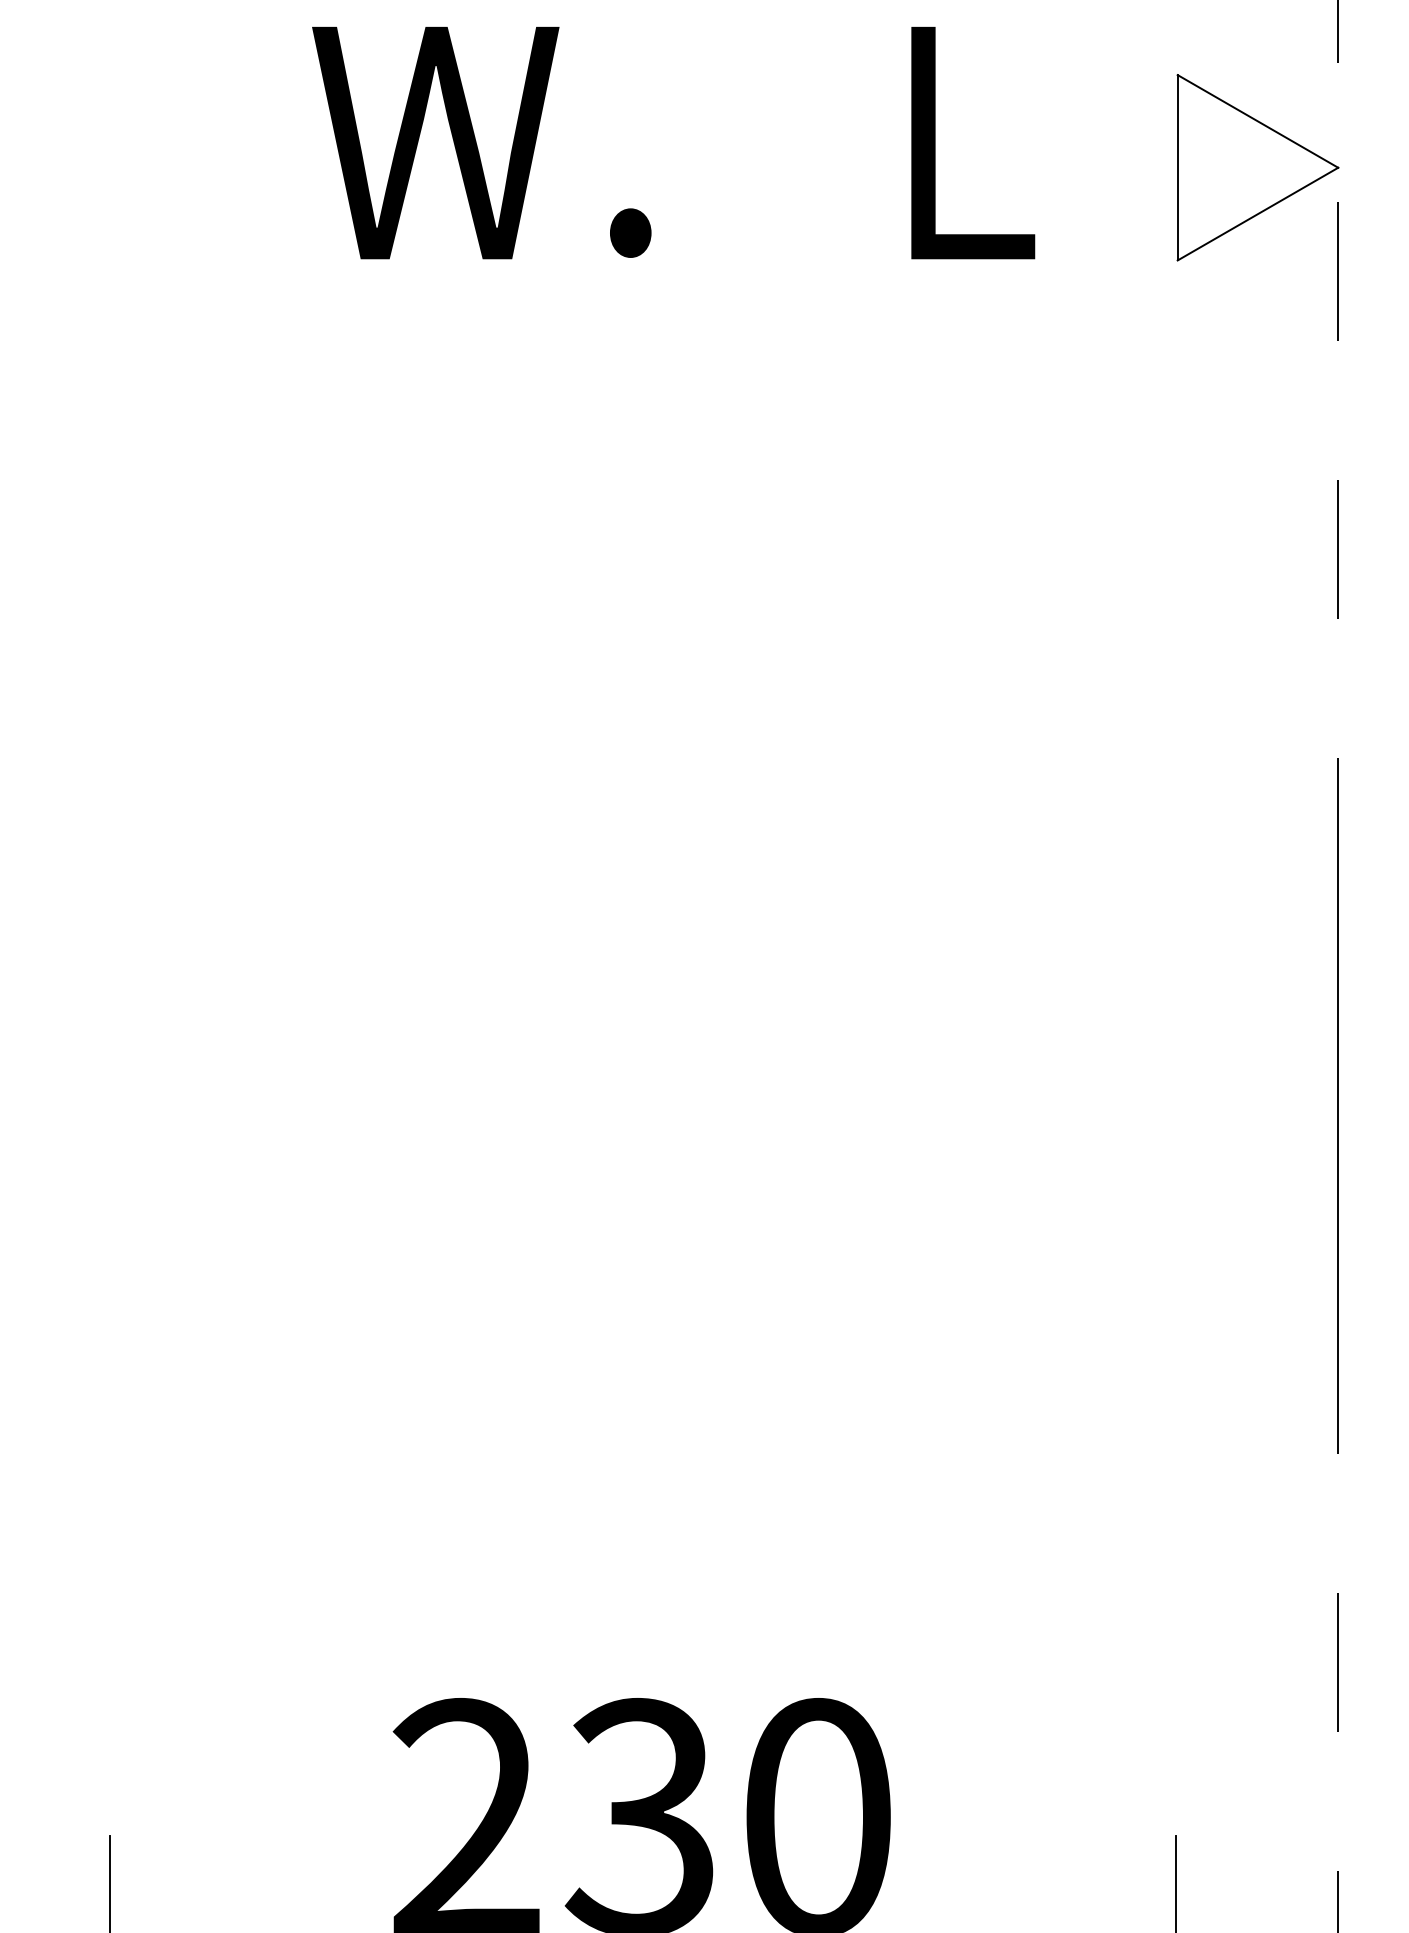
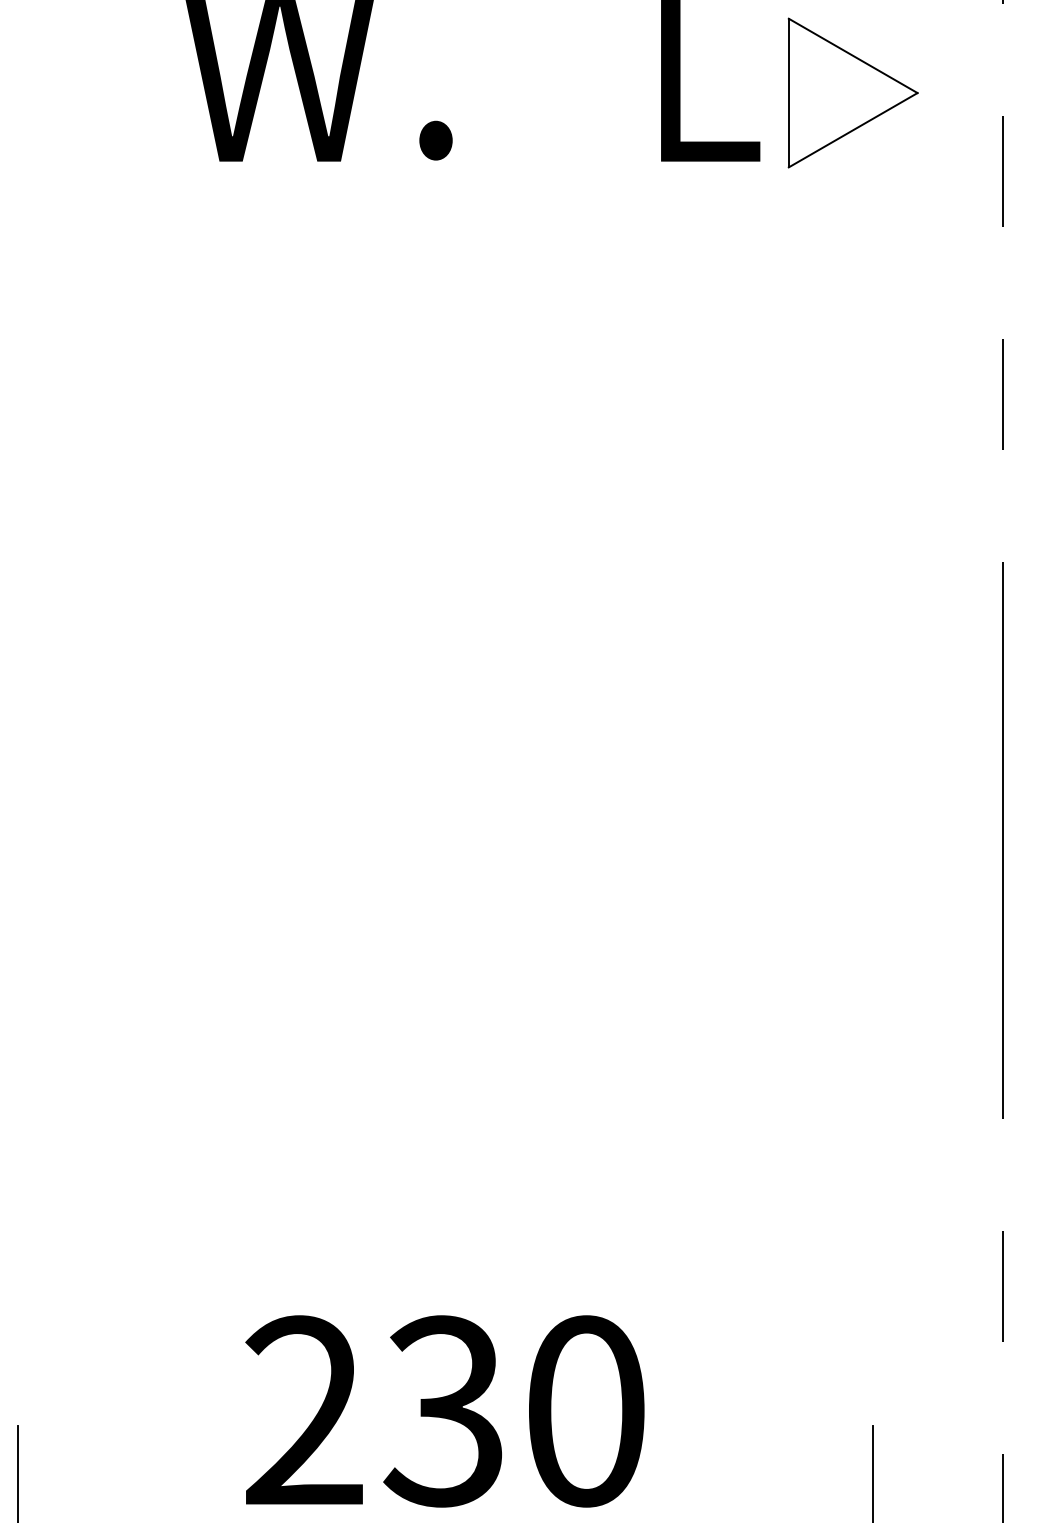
part: (1257, 167) -> (852, 92), moved

